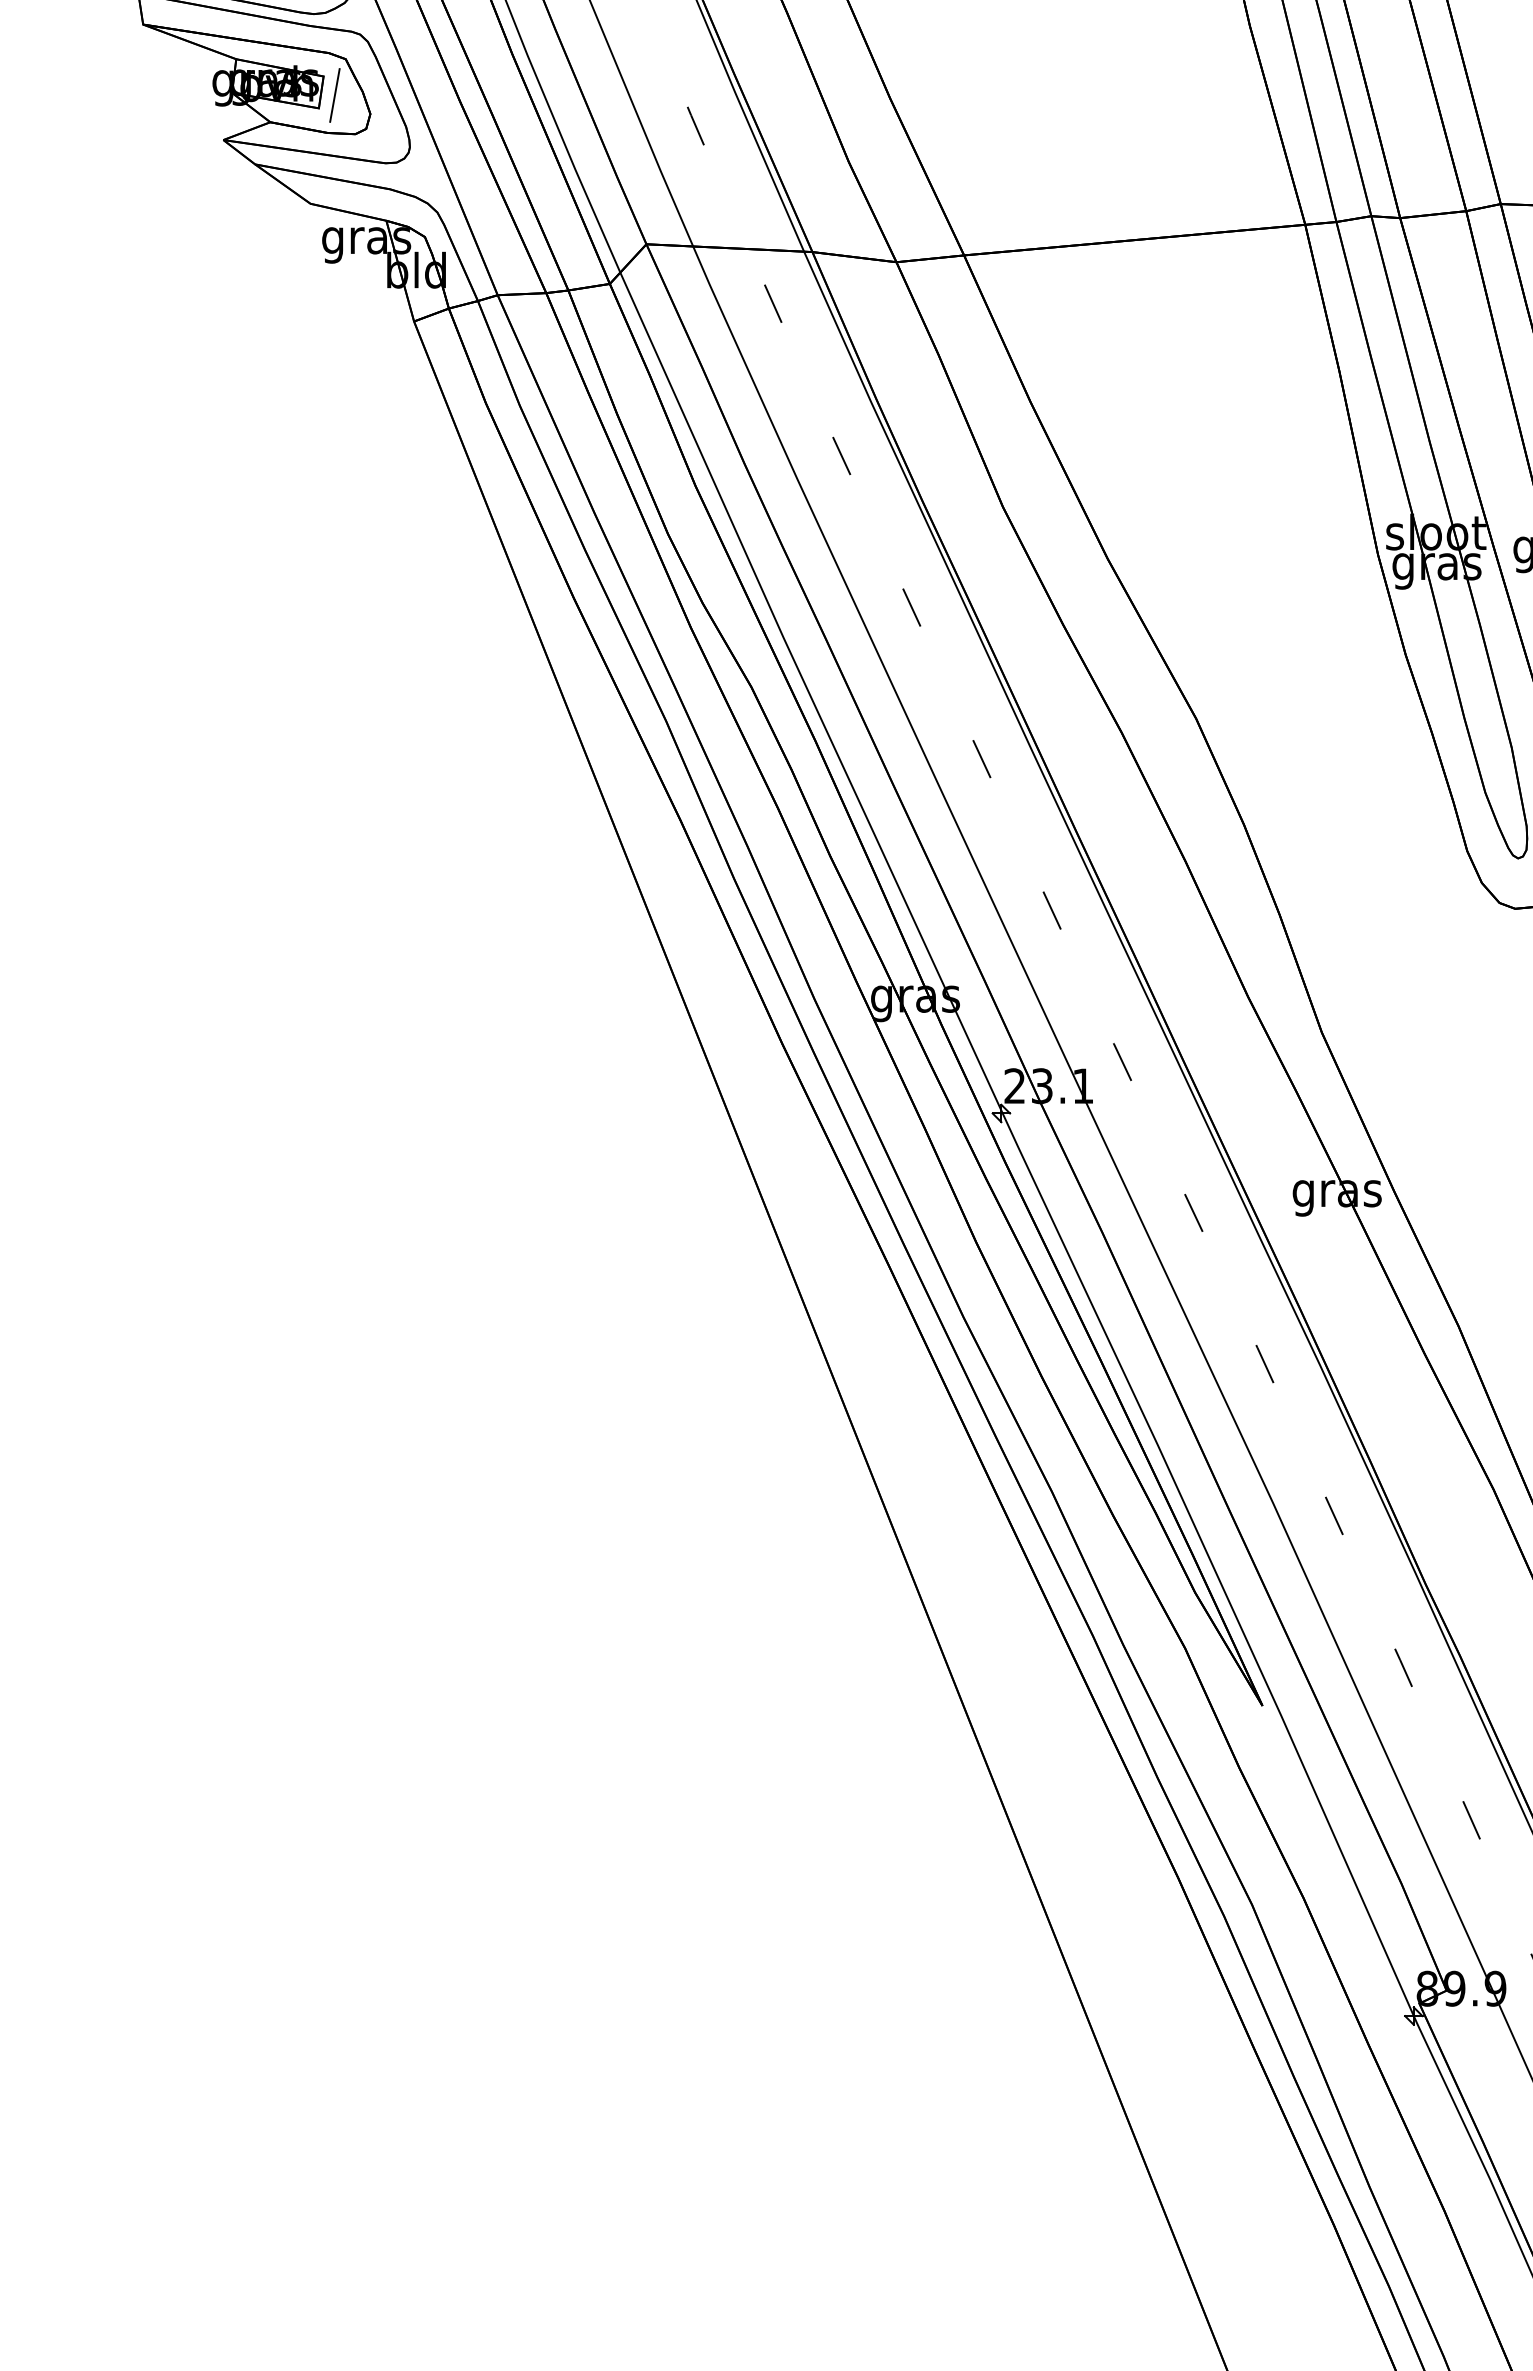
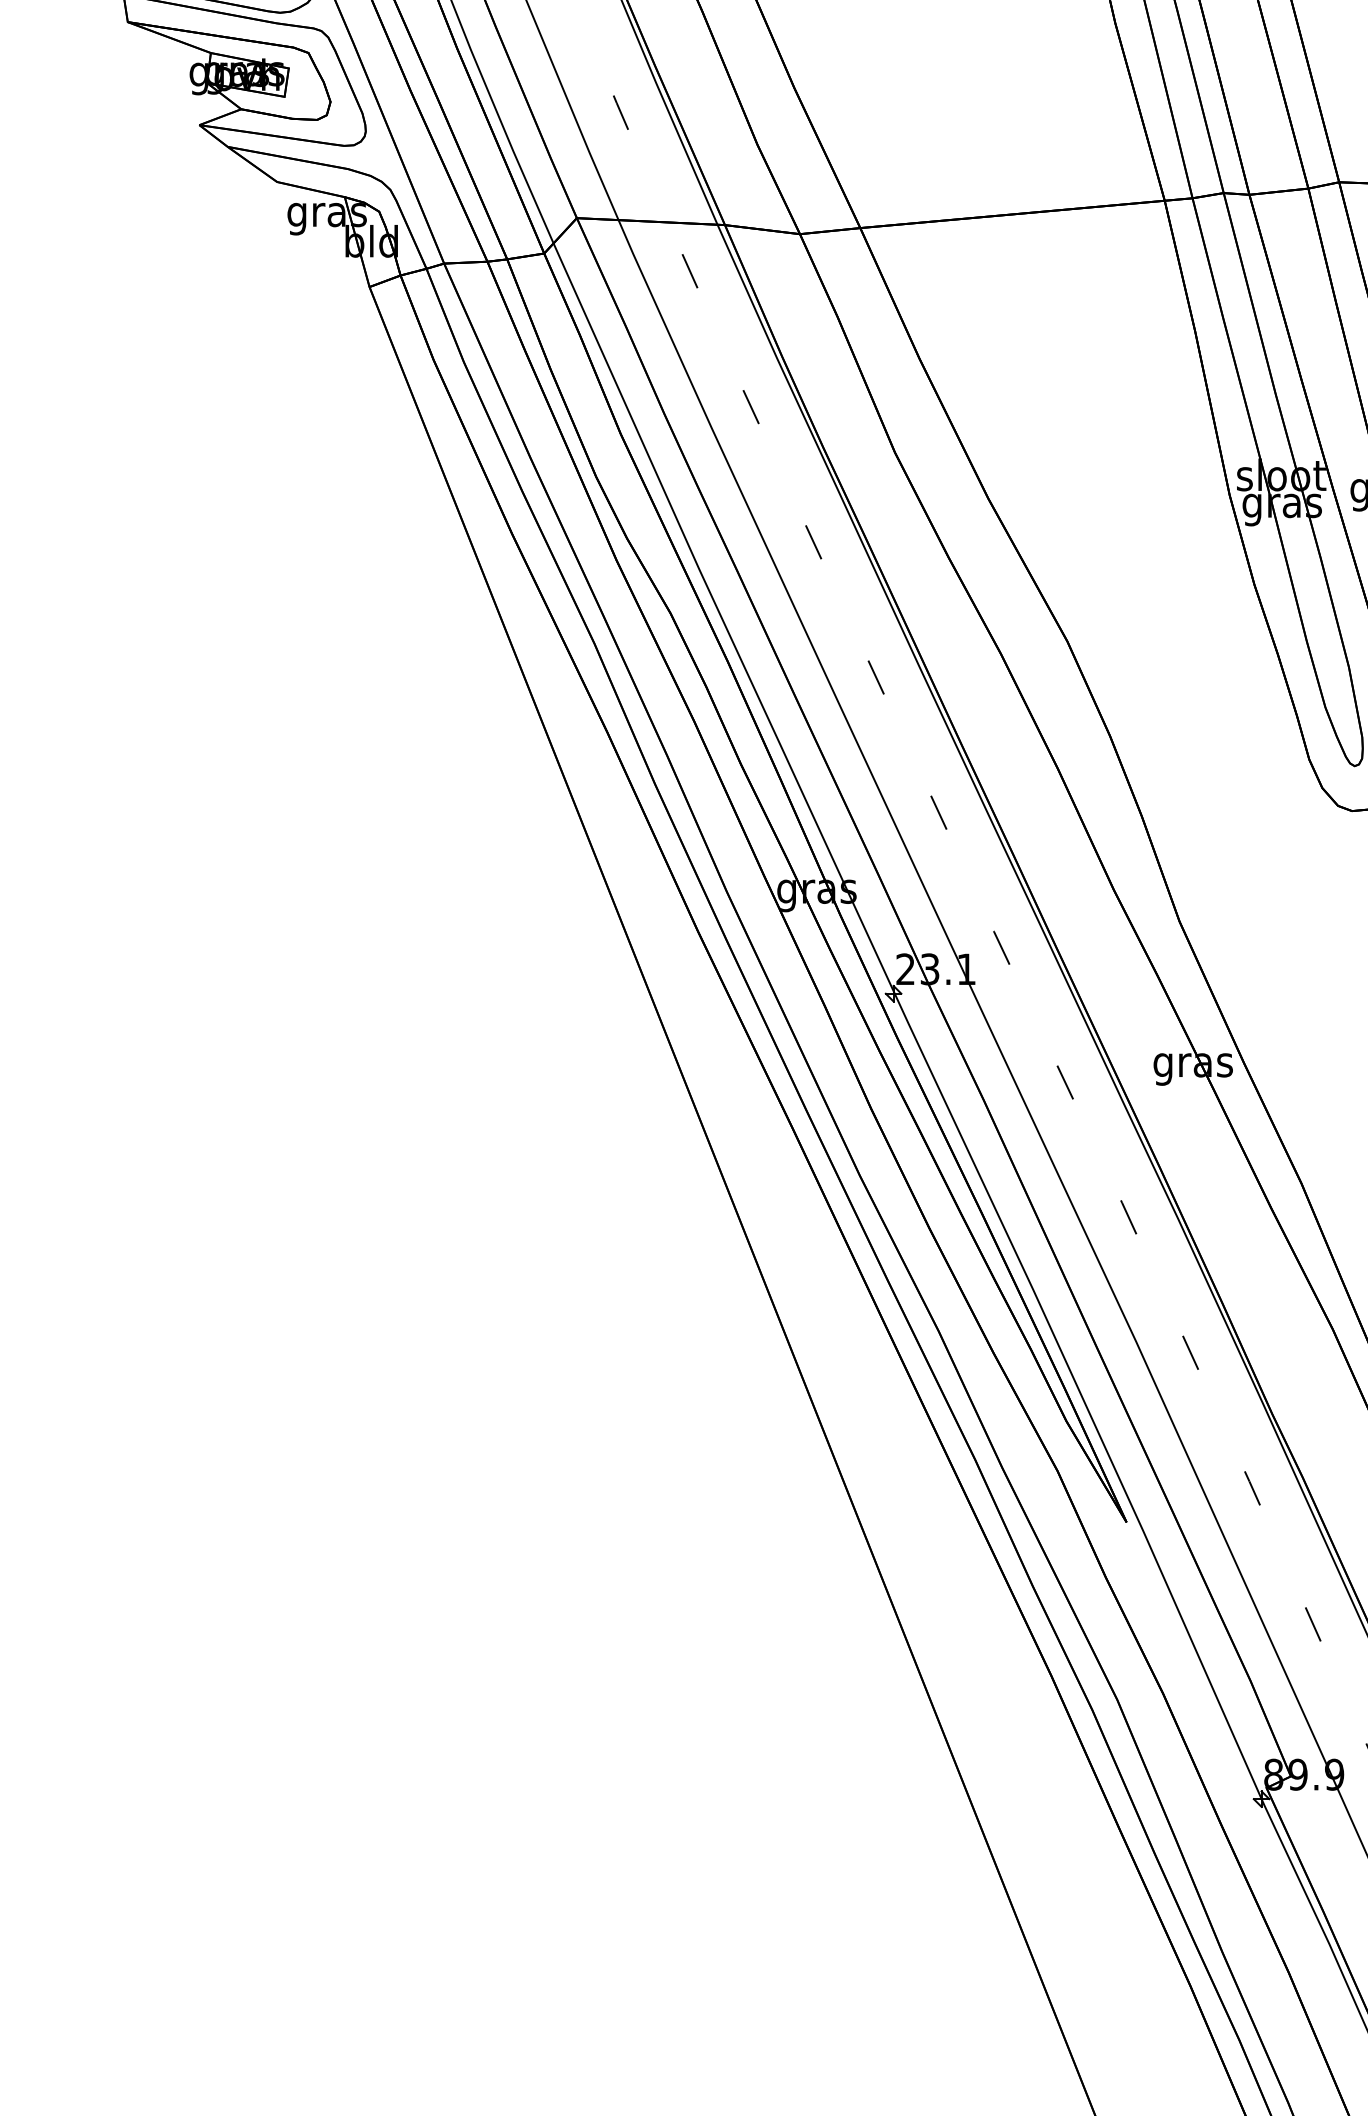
line: (334, 95) -> (298, 85), removed

